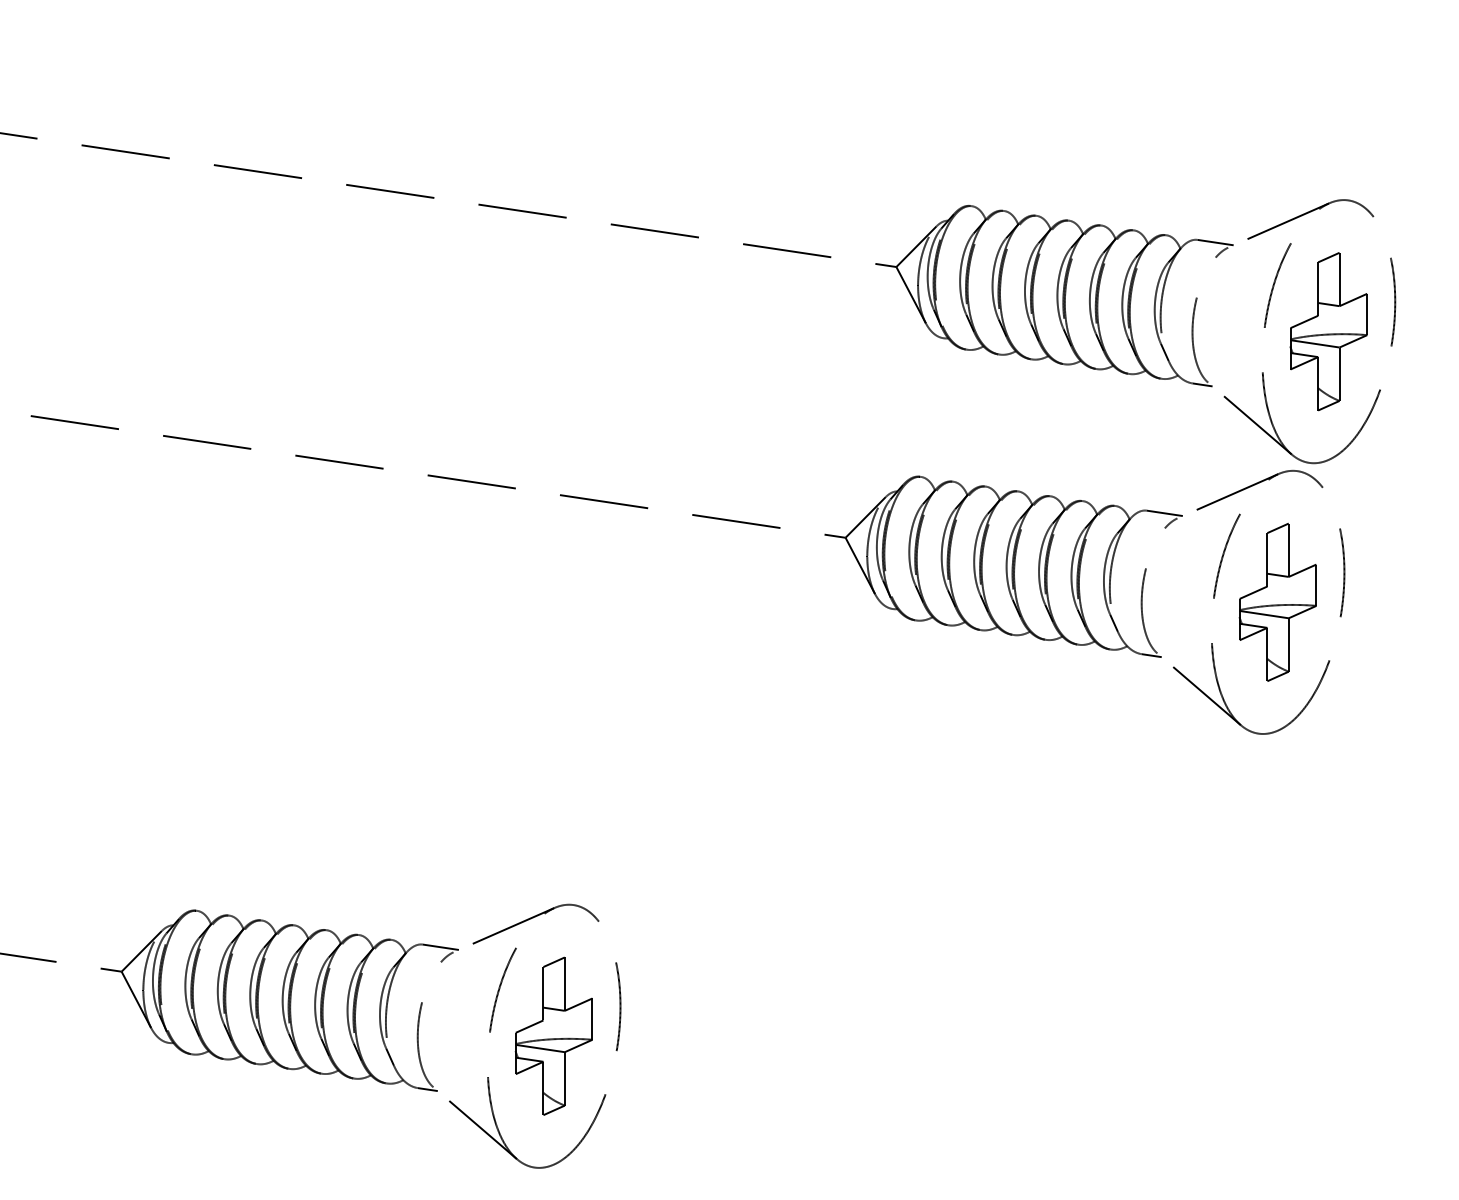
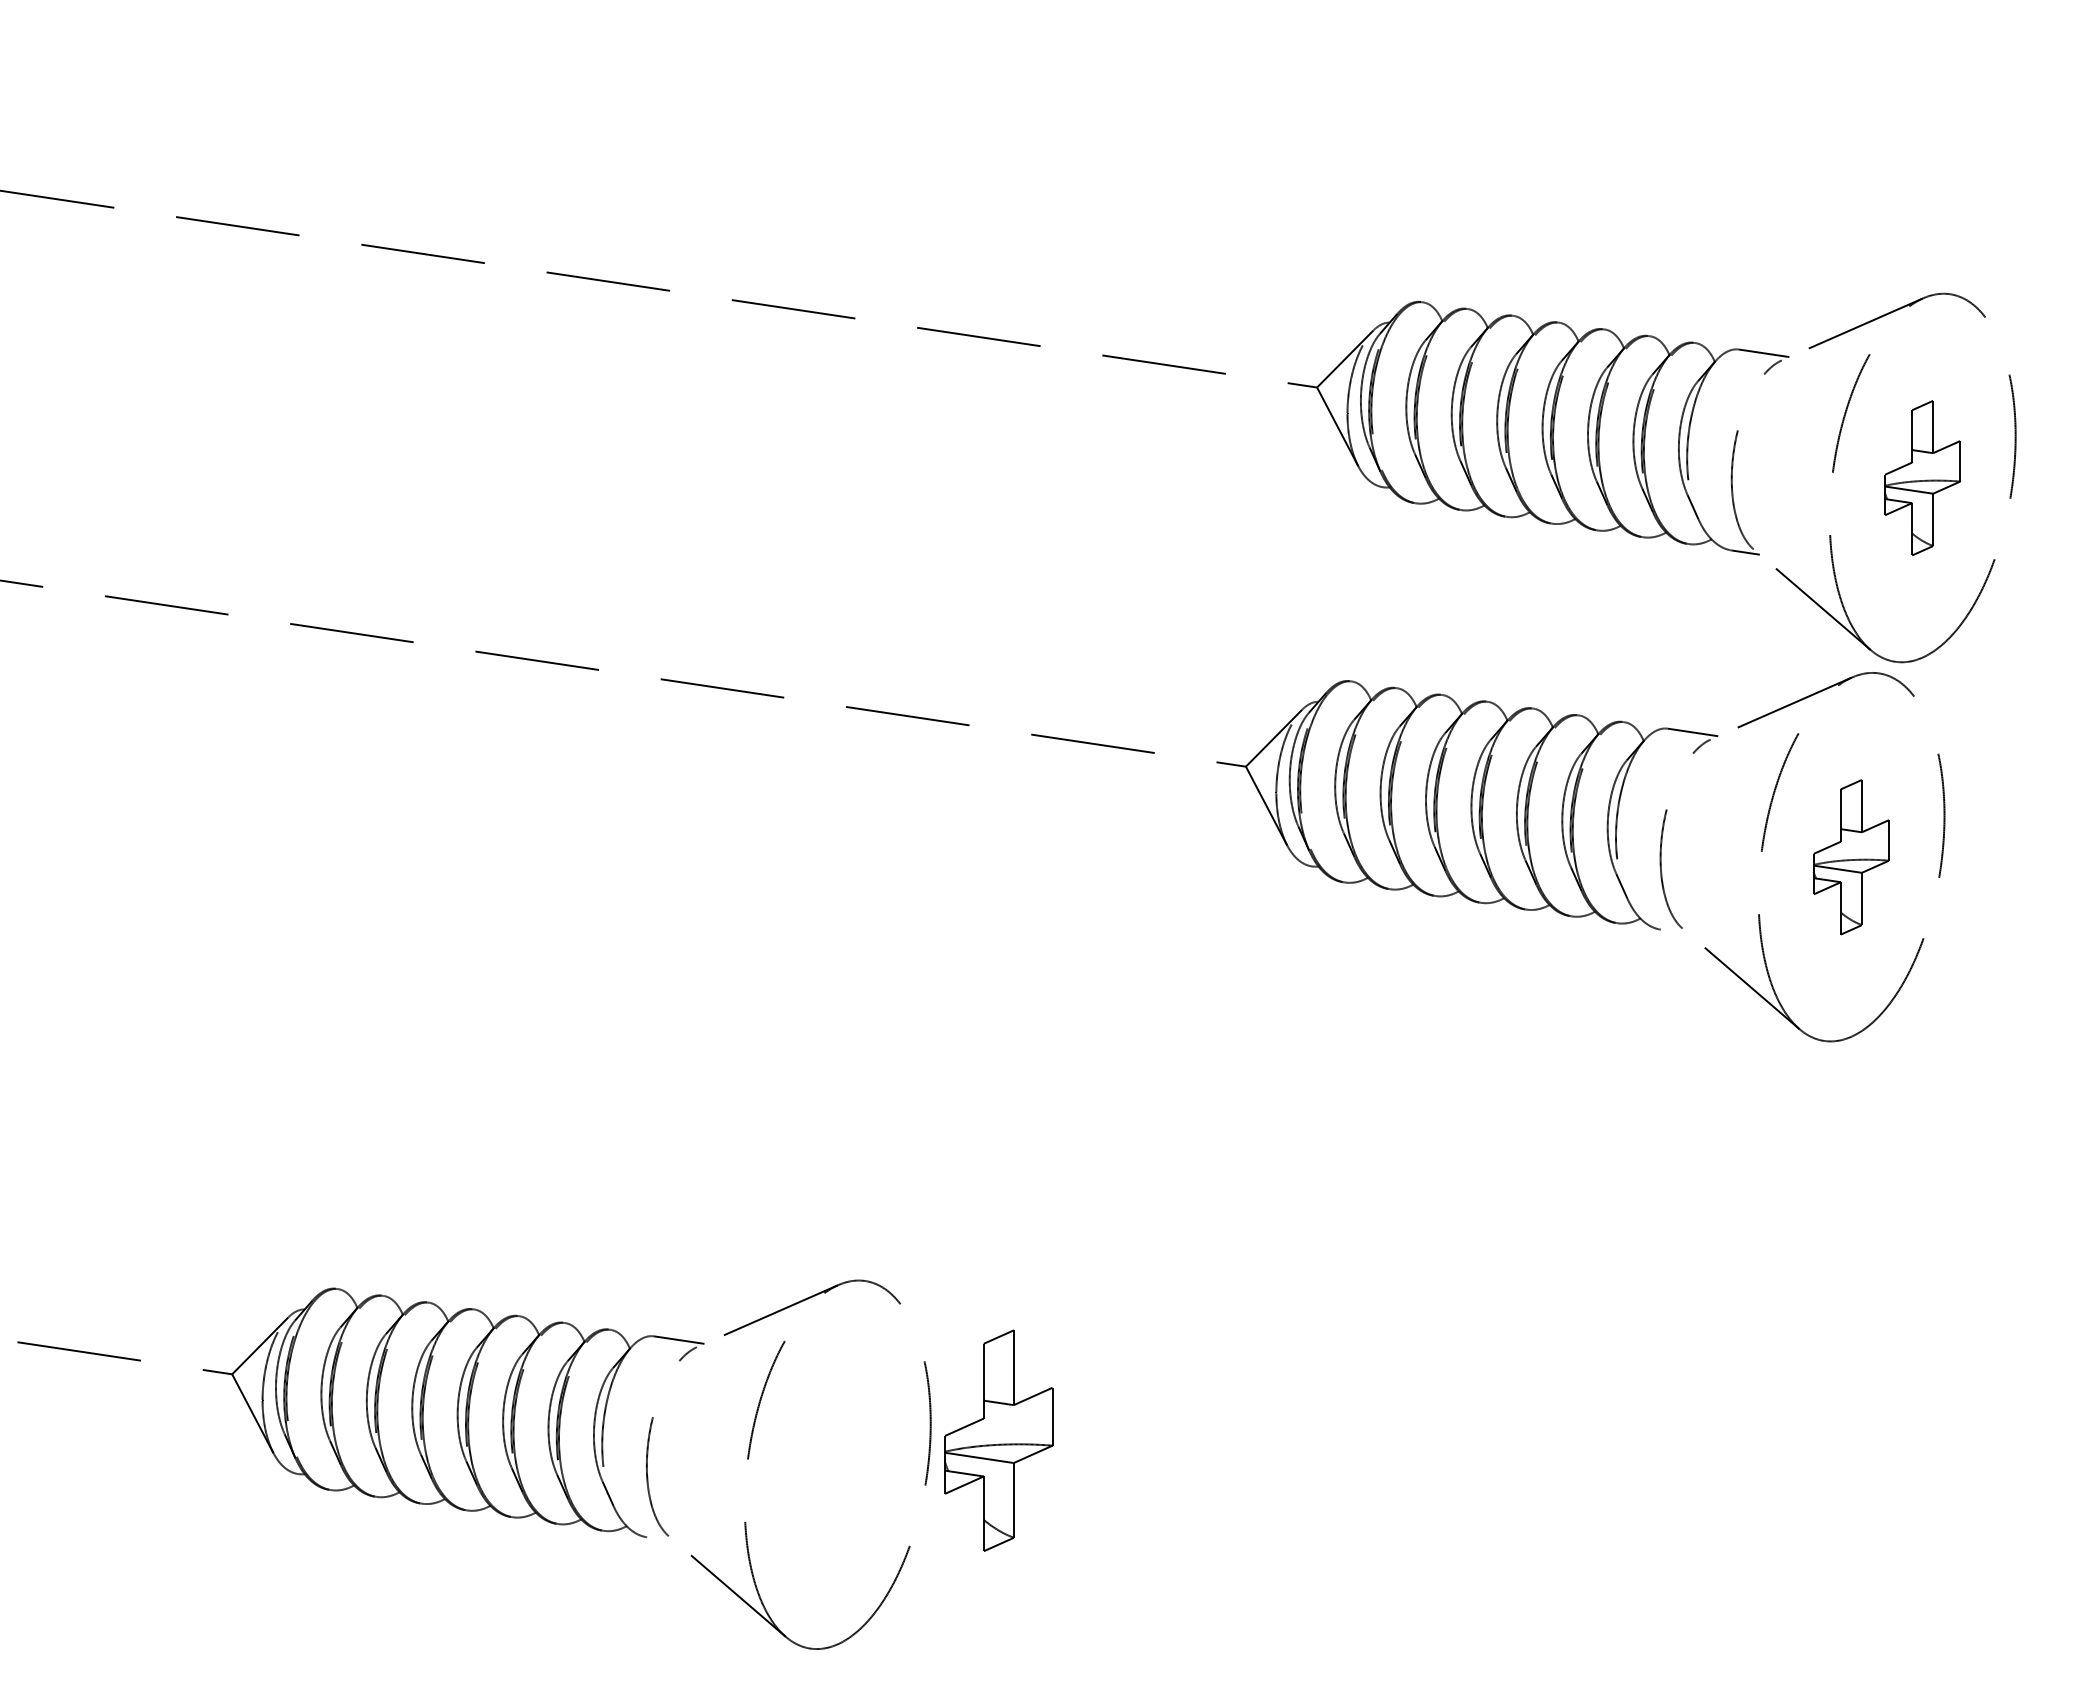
part: (1328, 331) -> (1922, 478), size x0.7
part: (1277, 602) -> (1850, 857), size x0.7
line: (1151, 655) -> (1674, 931), removed
part: (553, 1036) -> (998, 1440), moved
line: (427, 1089) -> (660, 1539), removed

